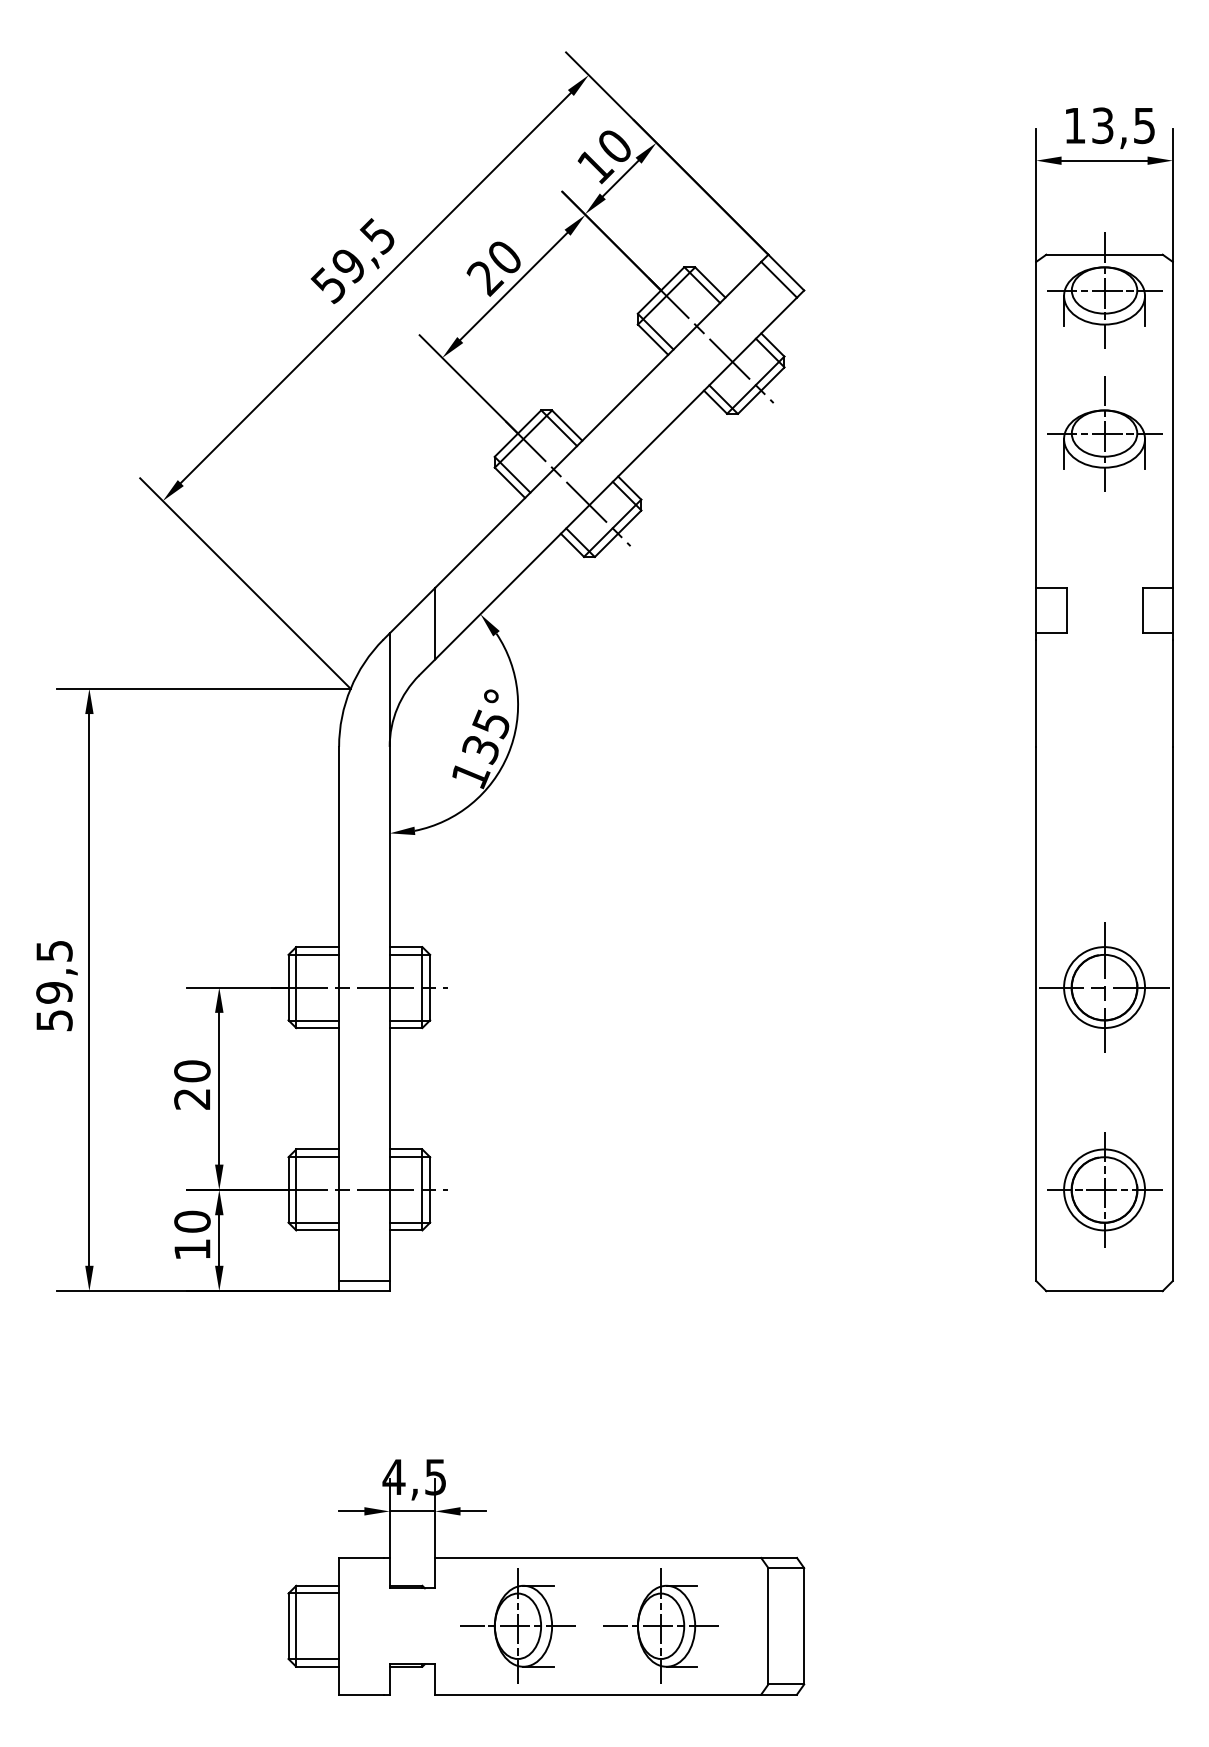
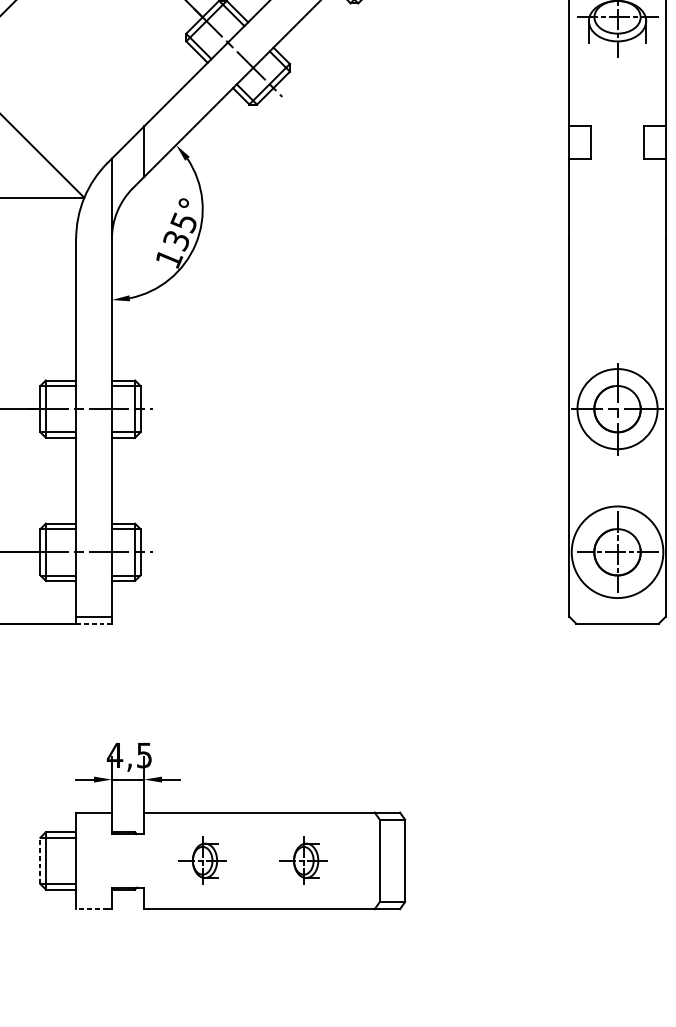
circle: (1104, 987) -> (617, 409), size x1.4
circle: (1104, 1189) -> (617, 551), size x1.6
line: (364, 1291) -> (94, 624), solid -> dashed
part: (517, 1625) -> (202, 860), size x0.6
part: (660, 1625) -> (303, 860), size x0.6
line: (288, 1626) -> (40, 861), solid -> dashed
line: (360, 1694) -> (91, 909), solid -> dashed

